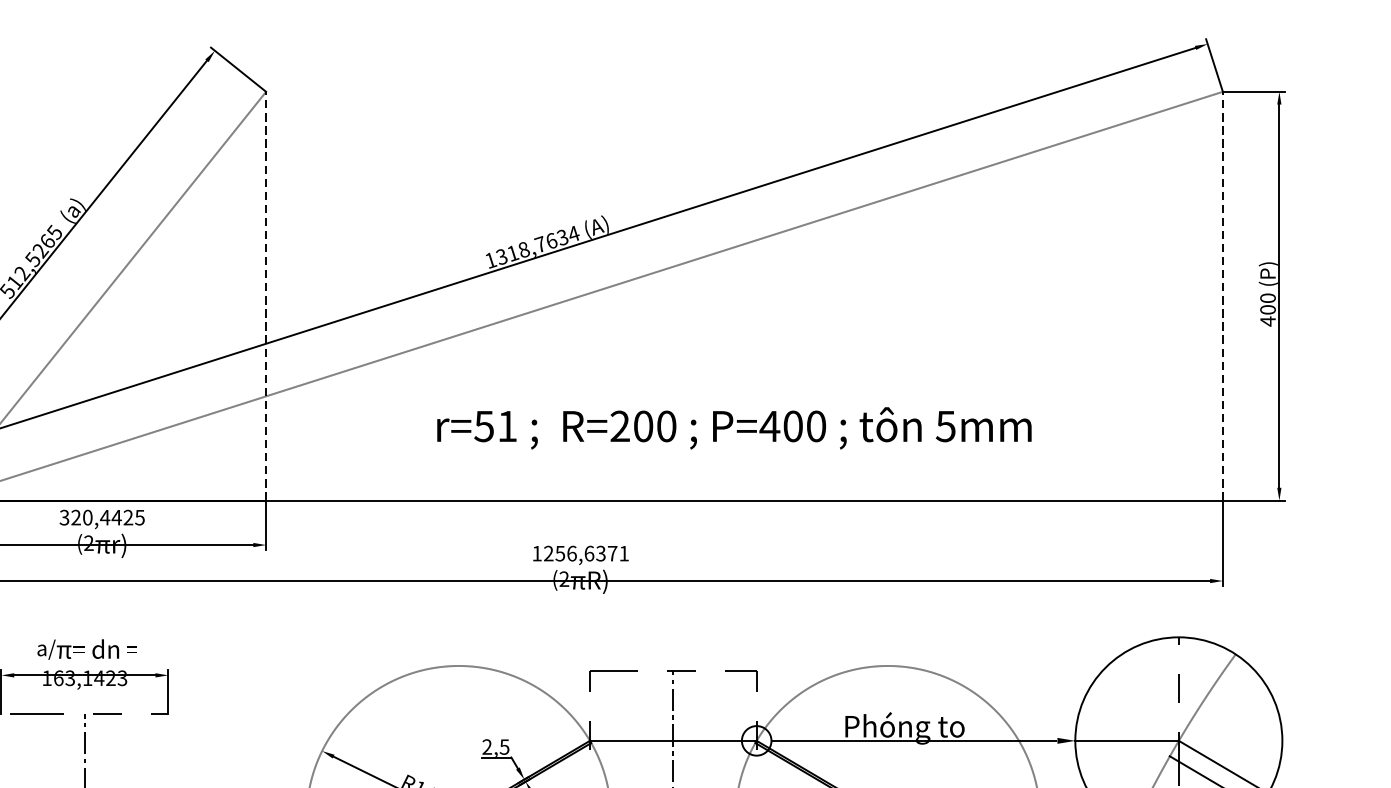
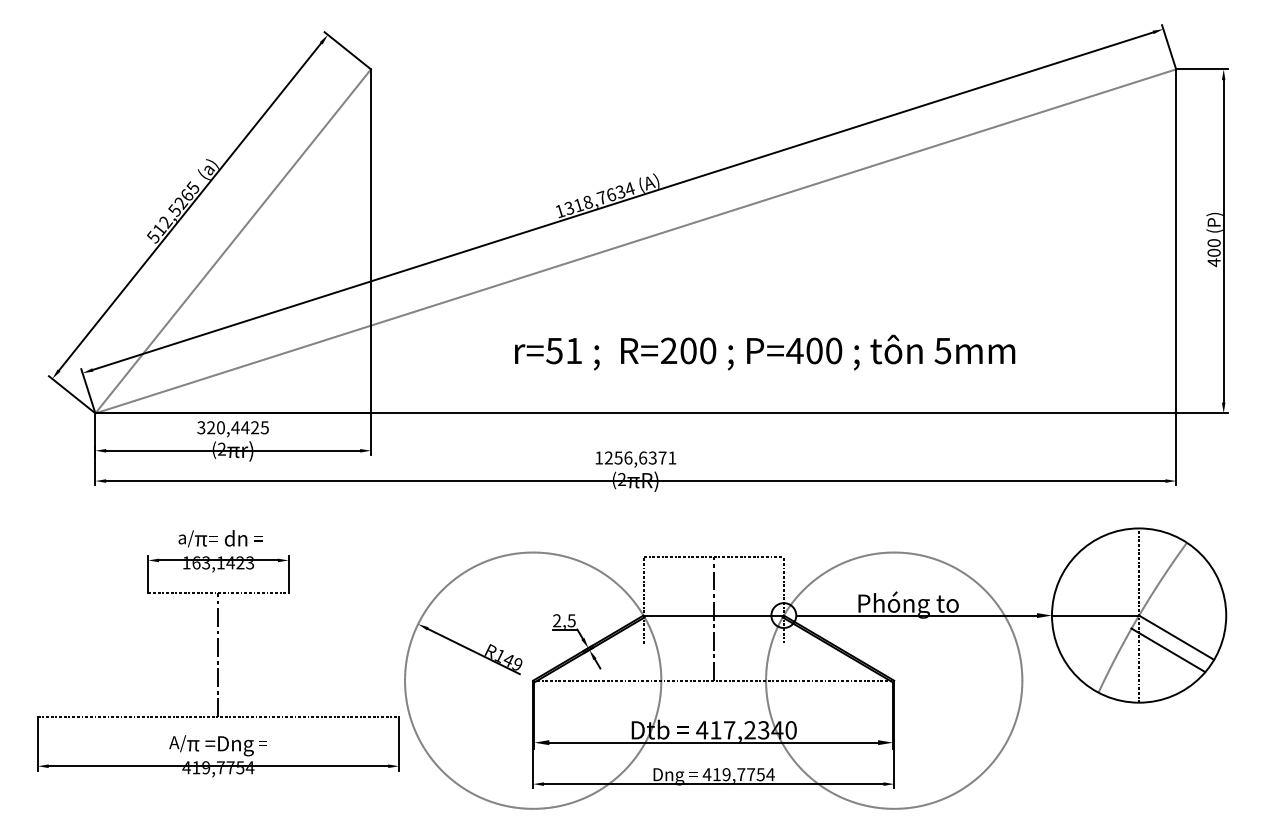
line: (266, 295) -> (371, 240), dashed -> solid
line: (1223, 295) -> (1176, 240), dashed -> solid

